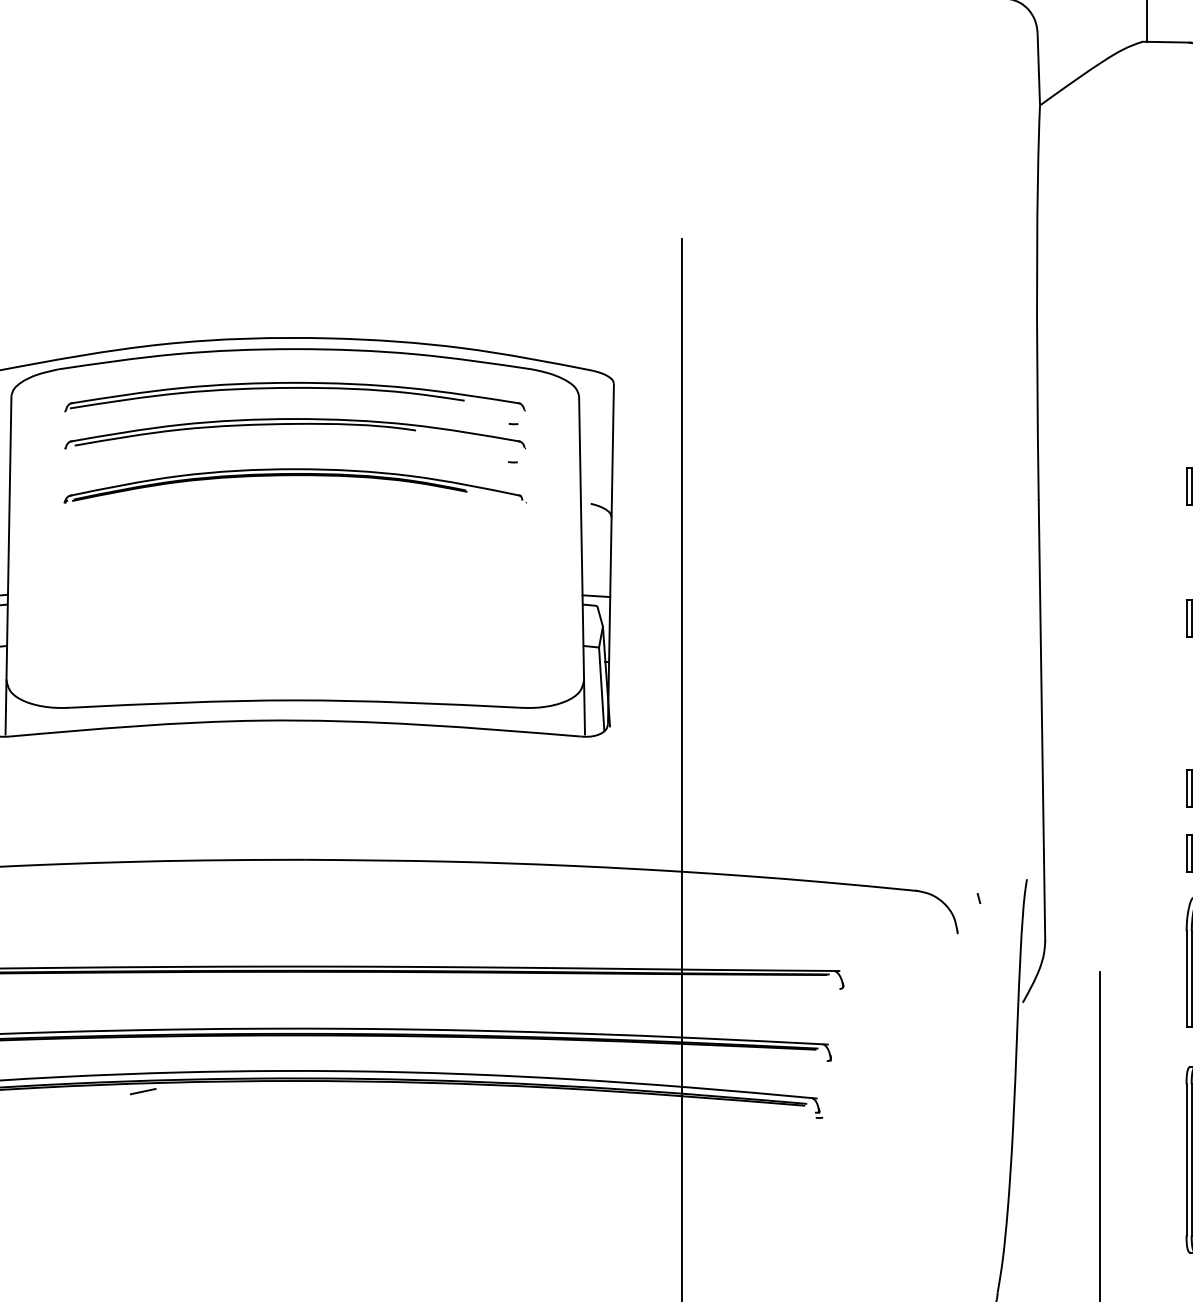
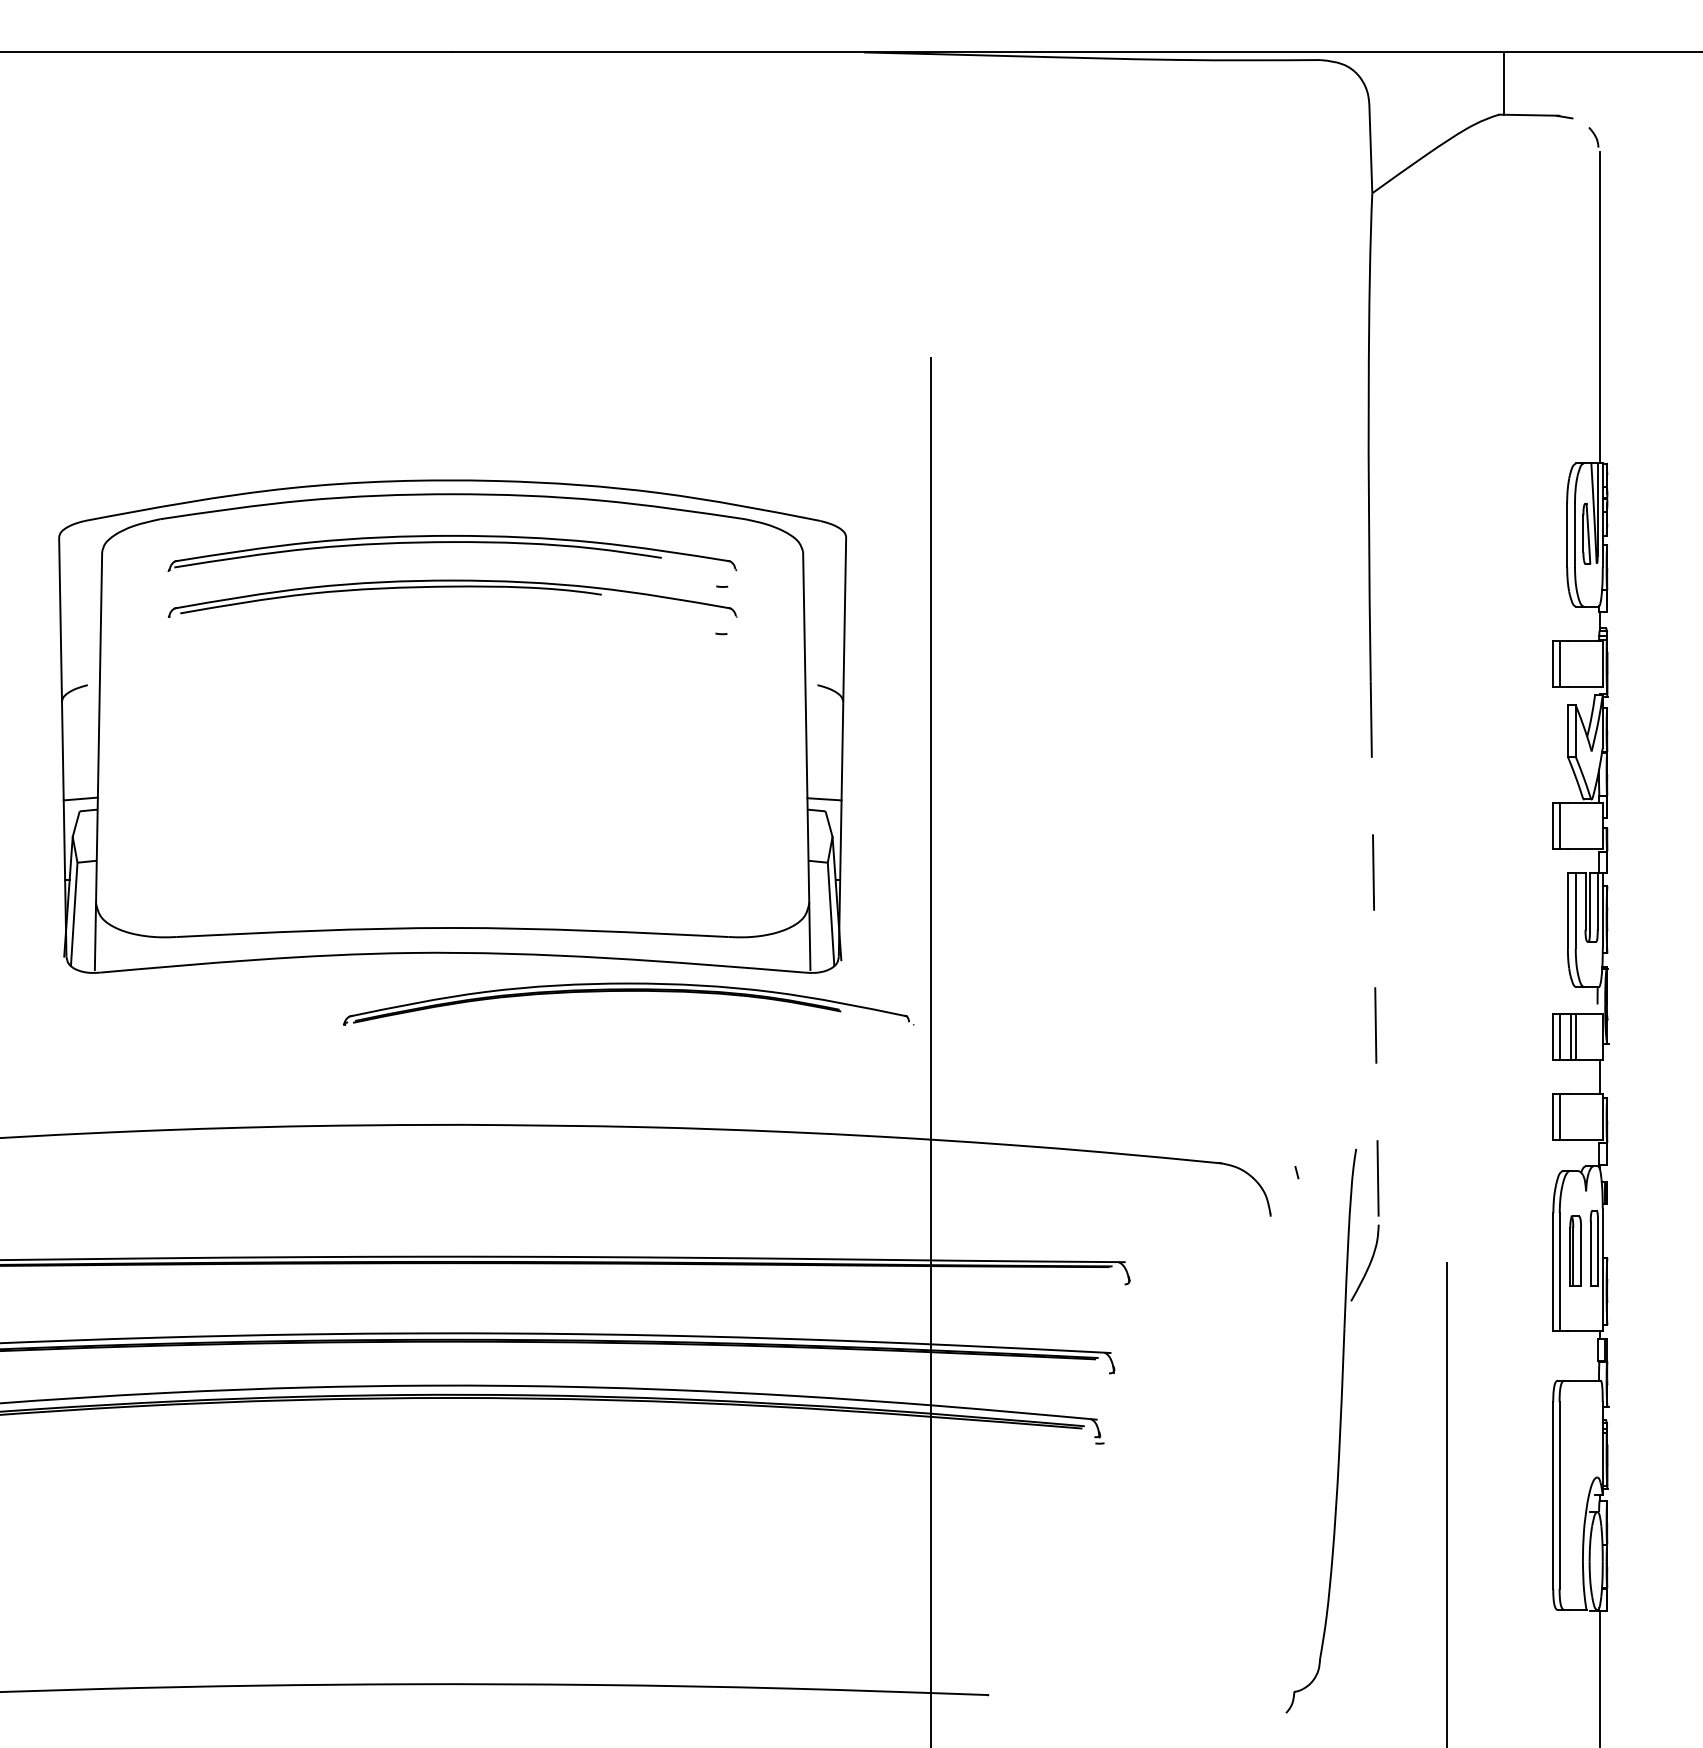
part: (295, 475) -> (628, 991), moved
line: (1041, 721) -> (1374, 953), solid -> dashed
line: (142, 1091) -> (264, 1410), removed

